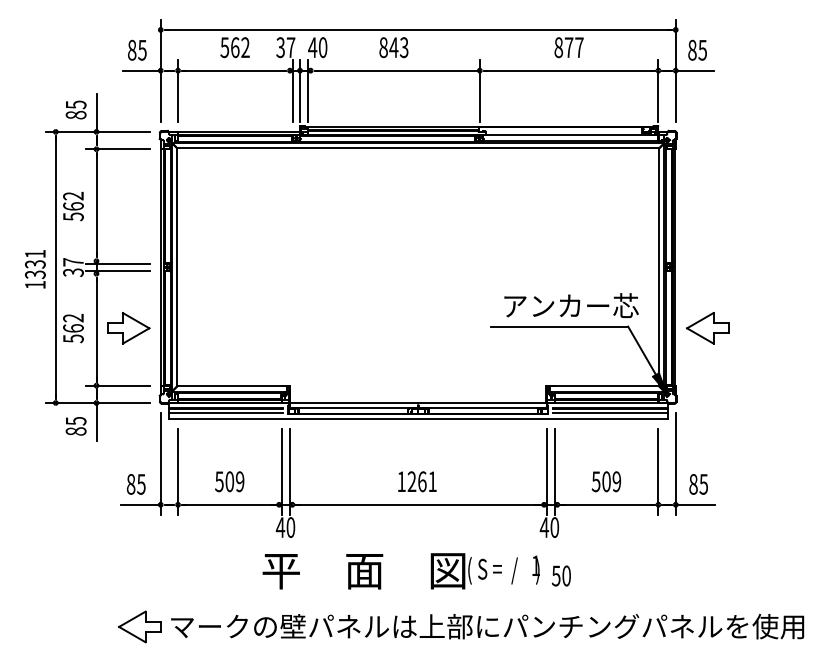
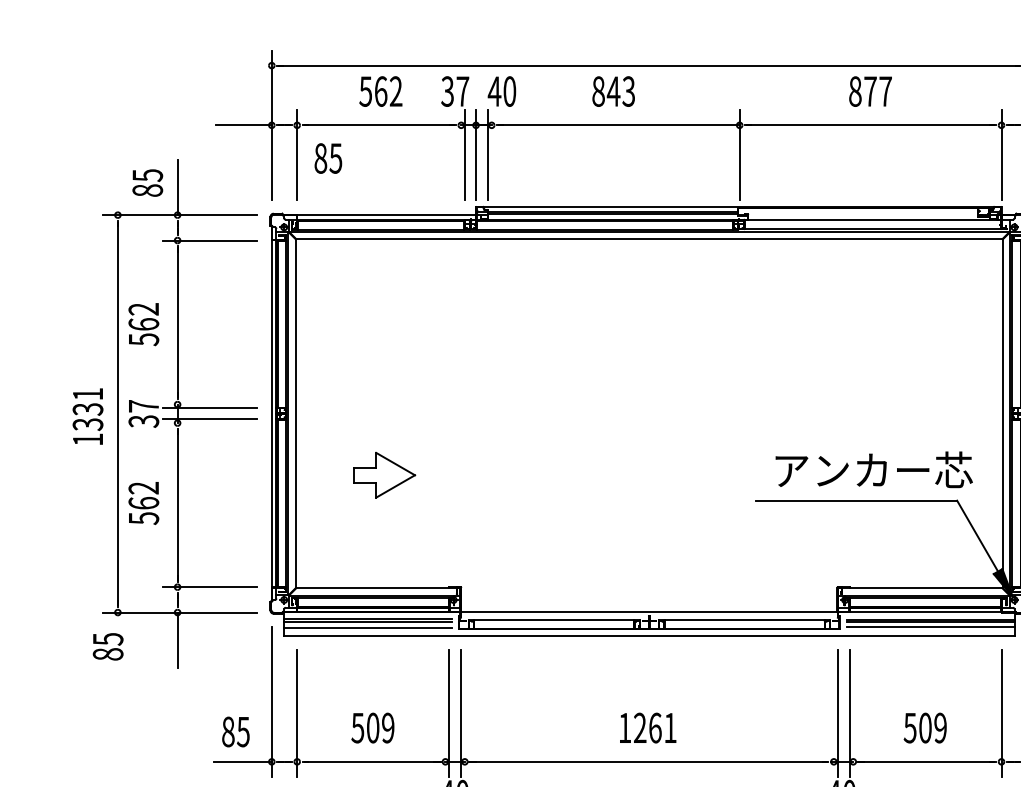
text: (137, 49) -> (328, 157), moved
part: (128, 328) -> (384, 475), moved
text: (75, 426) -> (107, 647), moved

